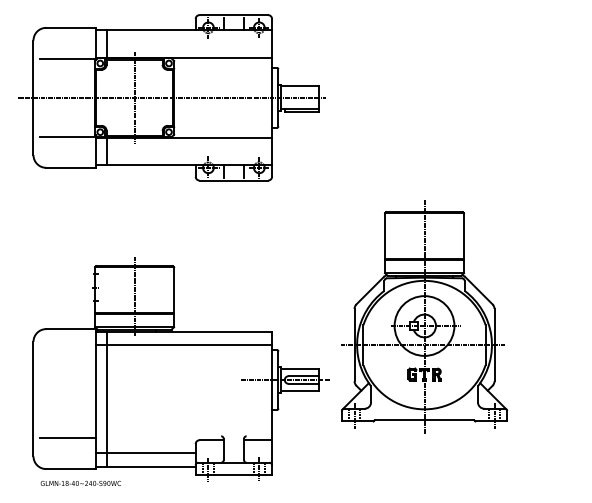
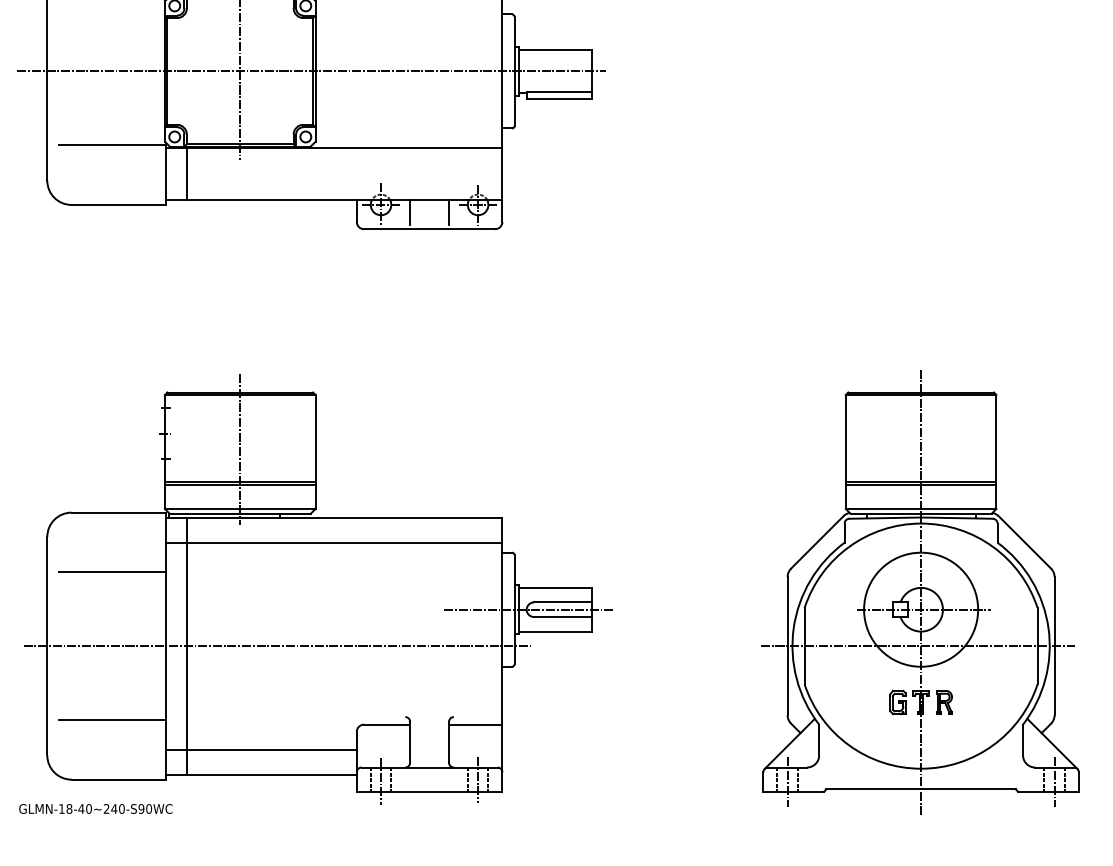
part: (424, 316) -> (921, 591), moved
line: (67, 360) -> (112, 572), added
line: (154, 399) -> (278, 646), added
text: (80, 482) -> (95, 807), moved

